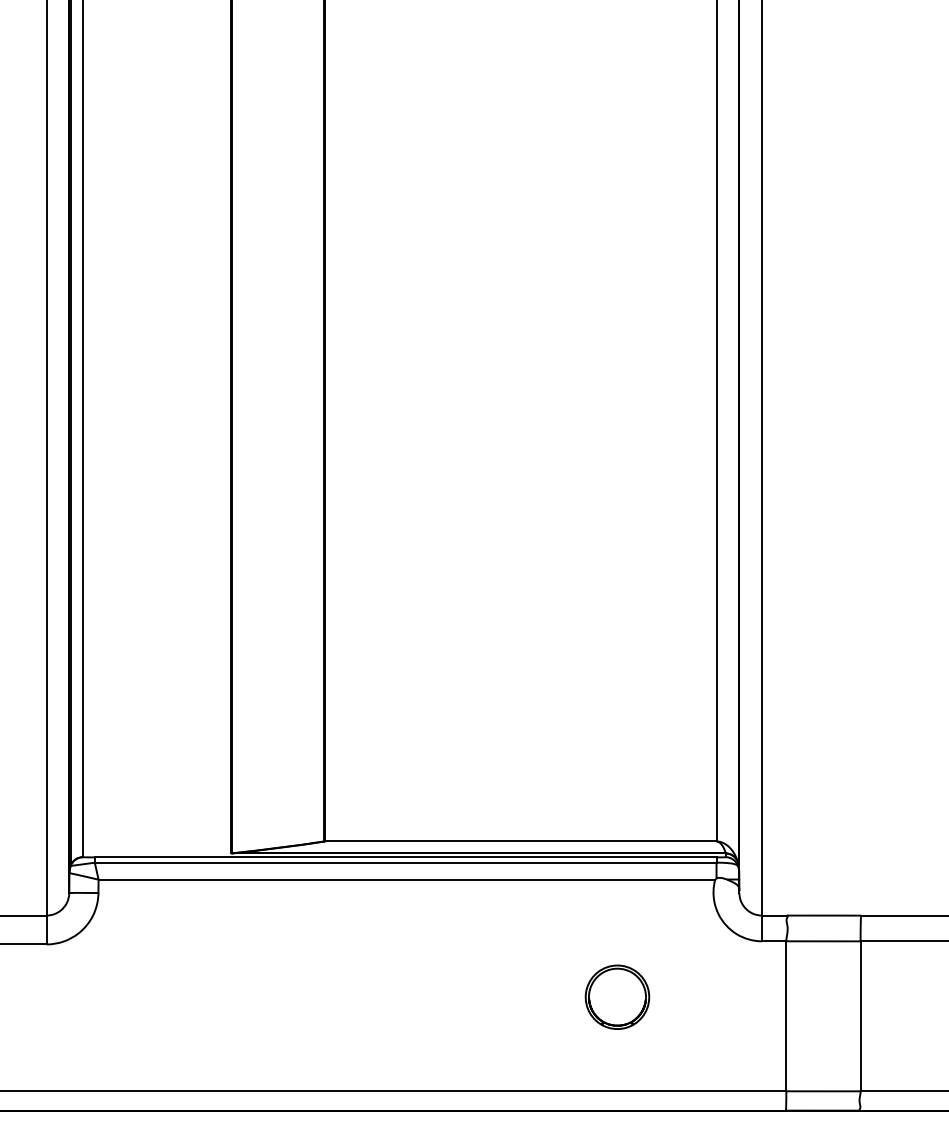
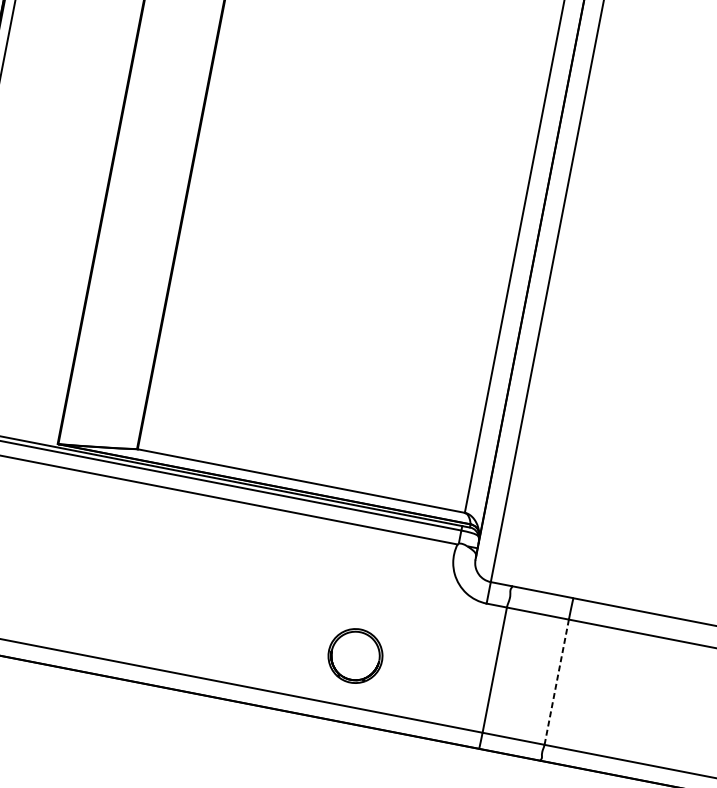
part: (617, 996) -> (355, 655), moved
line: (860, 1016) -> (556, 682), solid -> dashed

